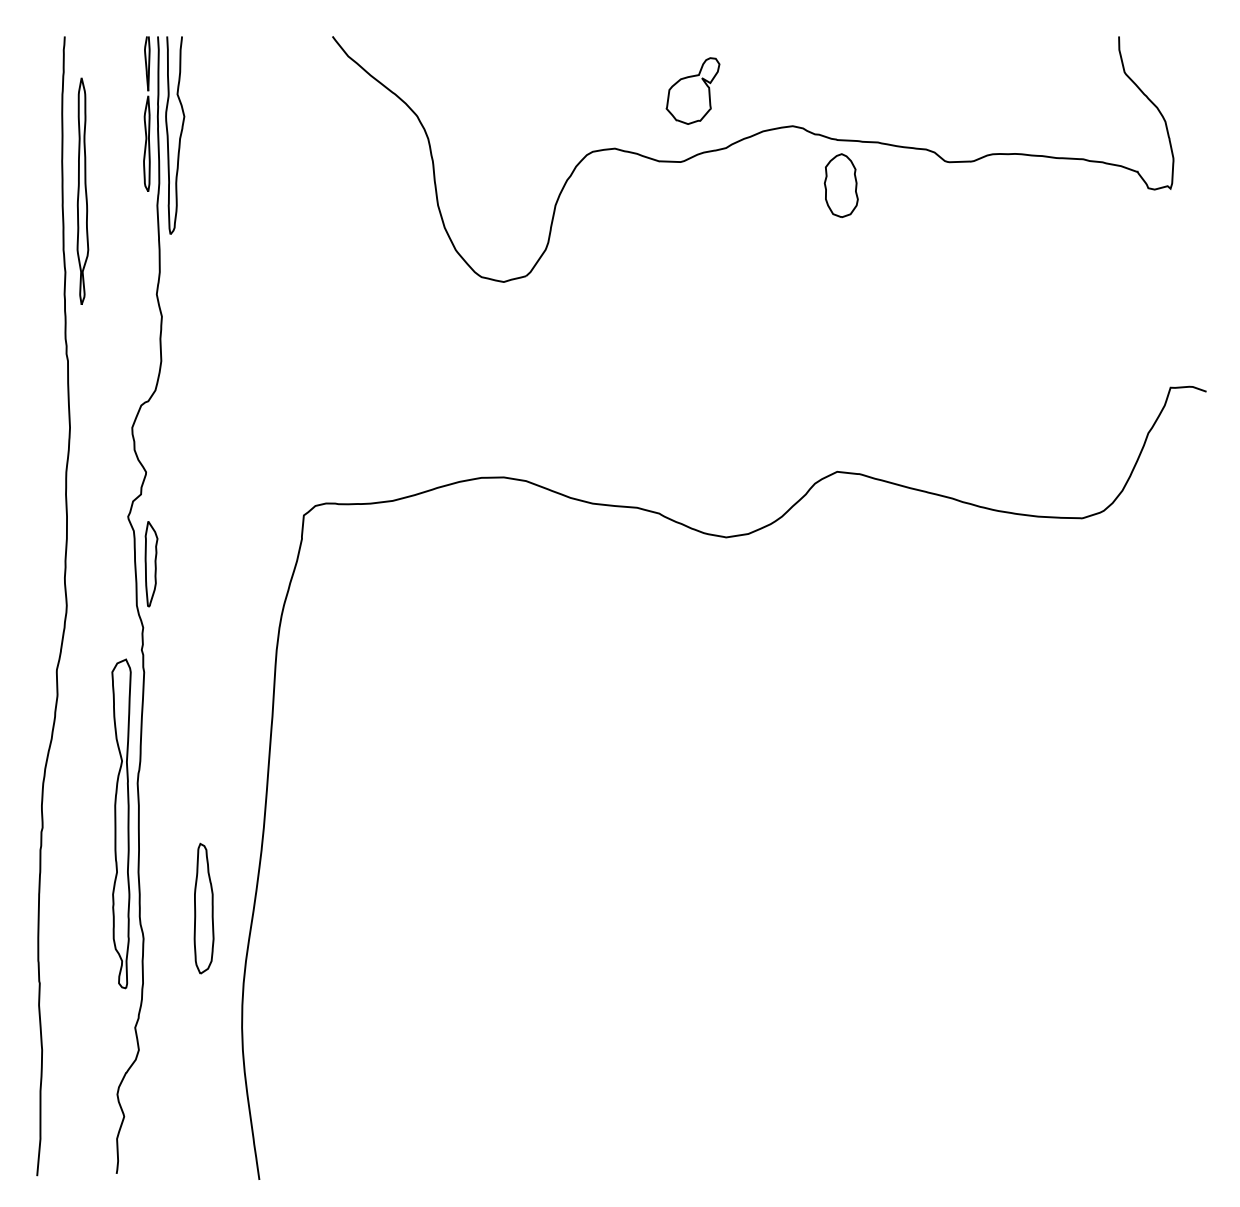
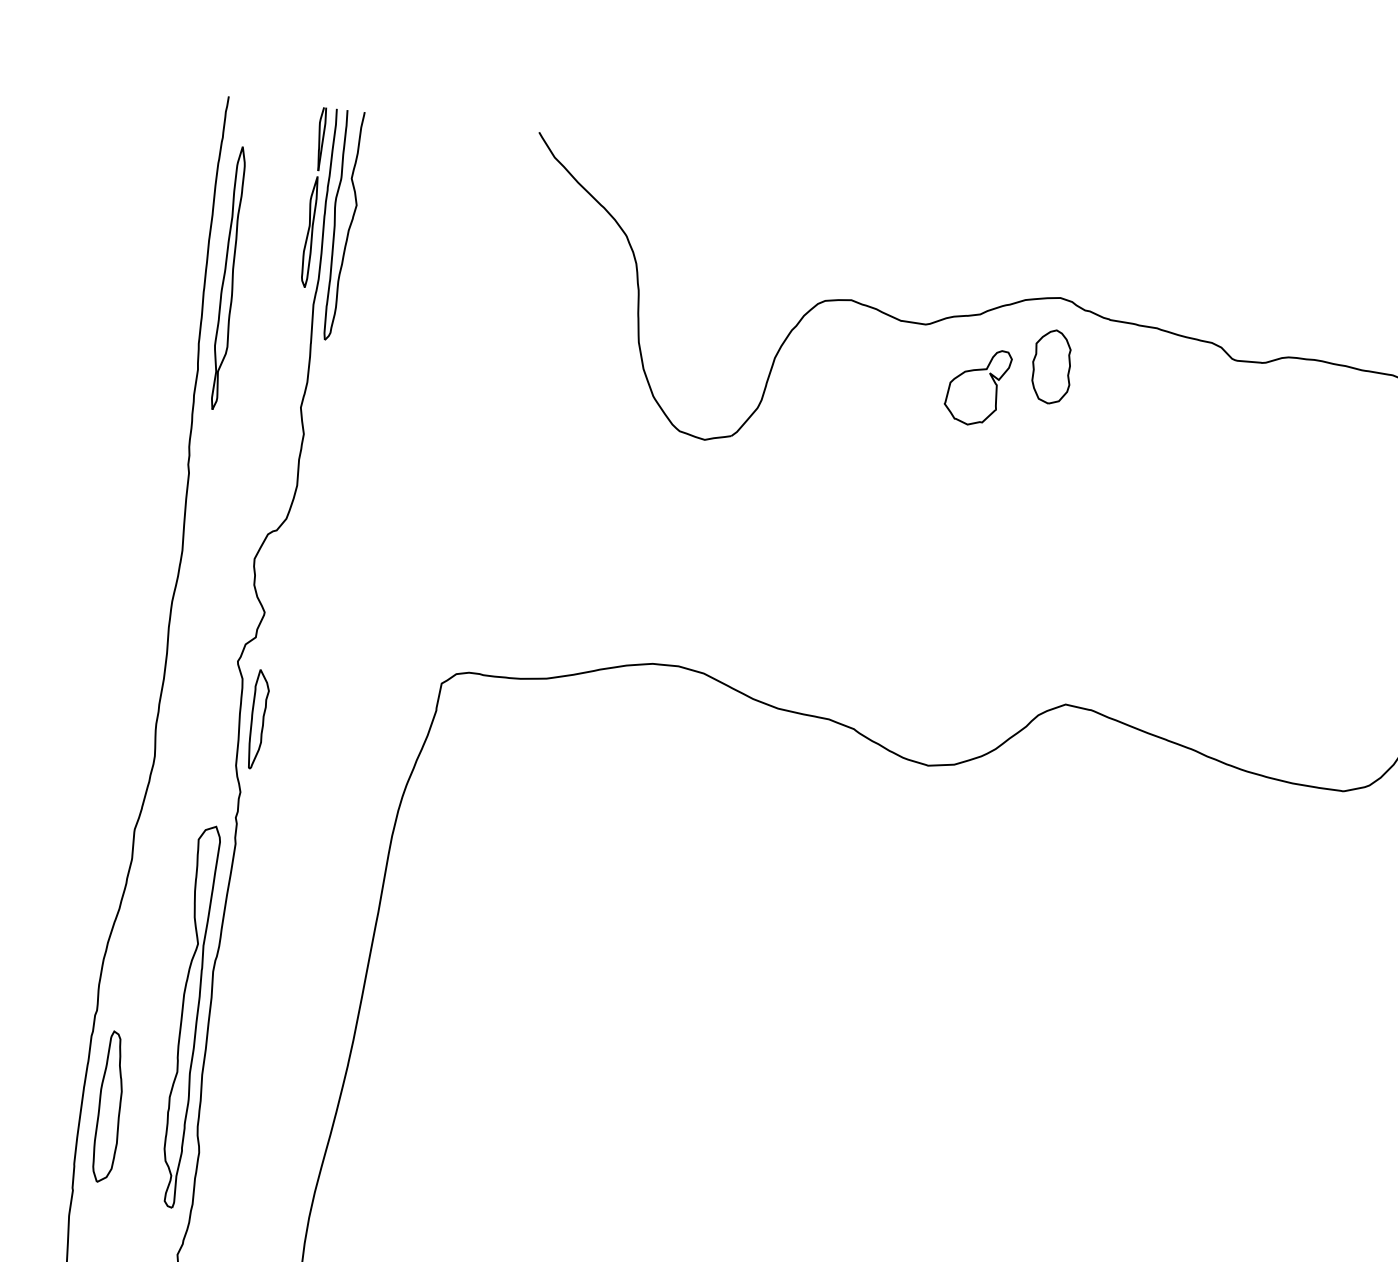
part: (692, 90) -> (977, 386), moved
part: (840, 185) -> (1051, 366), moved
part: (203, 908) -> (109, 1106), moved

